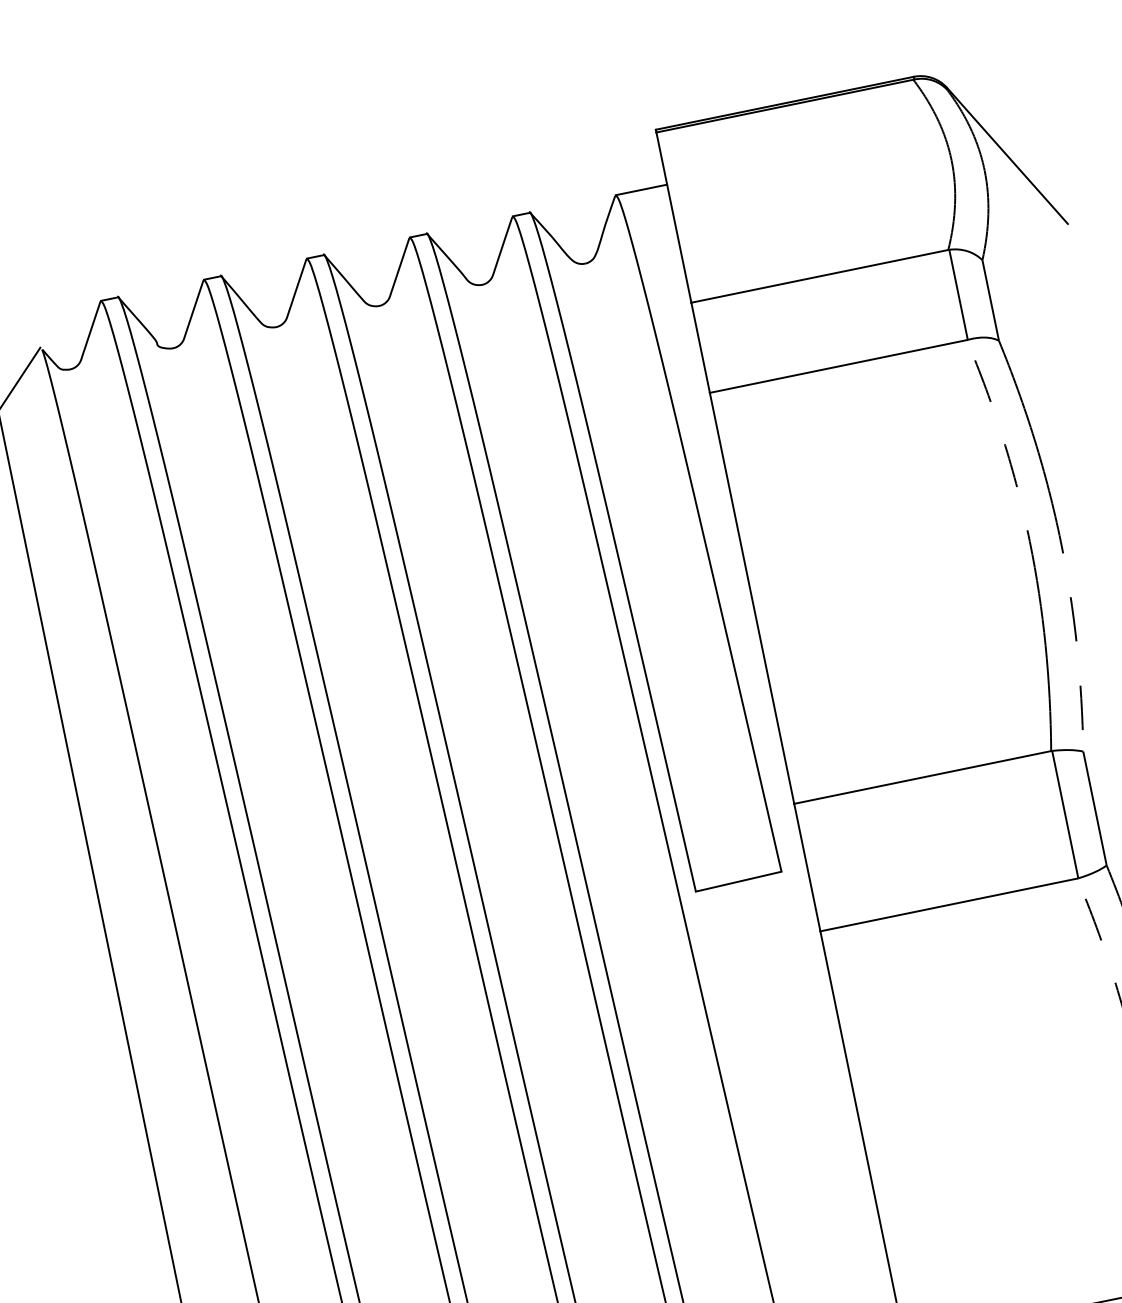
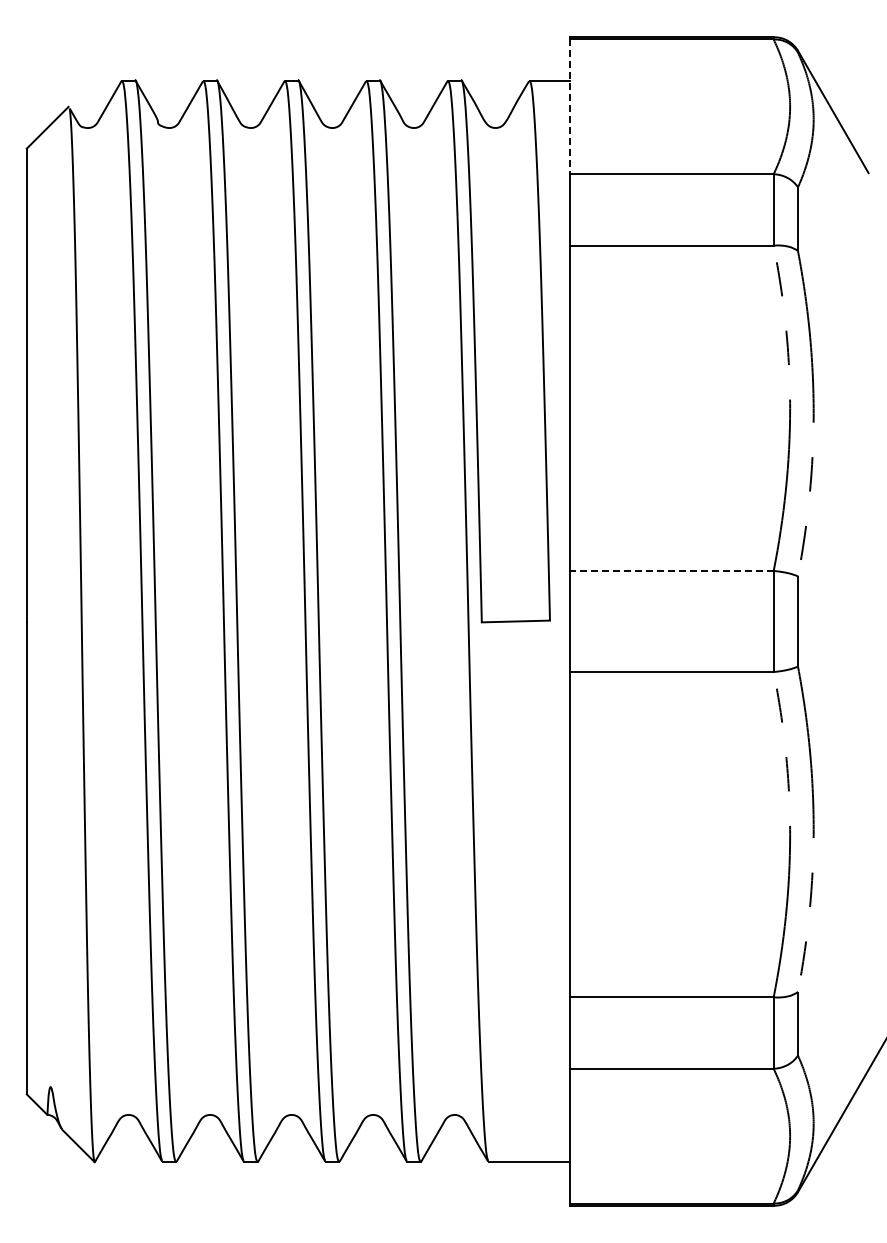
line: (674, 218) -> (570, 107), solid -> dashed
line: (922, 778) -> (671, 571), solid -> dashed

